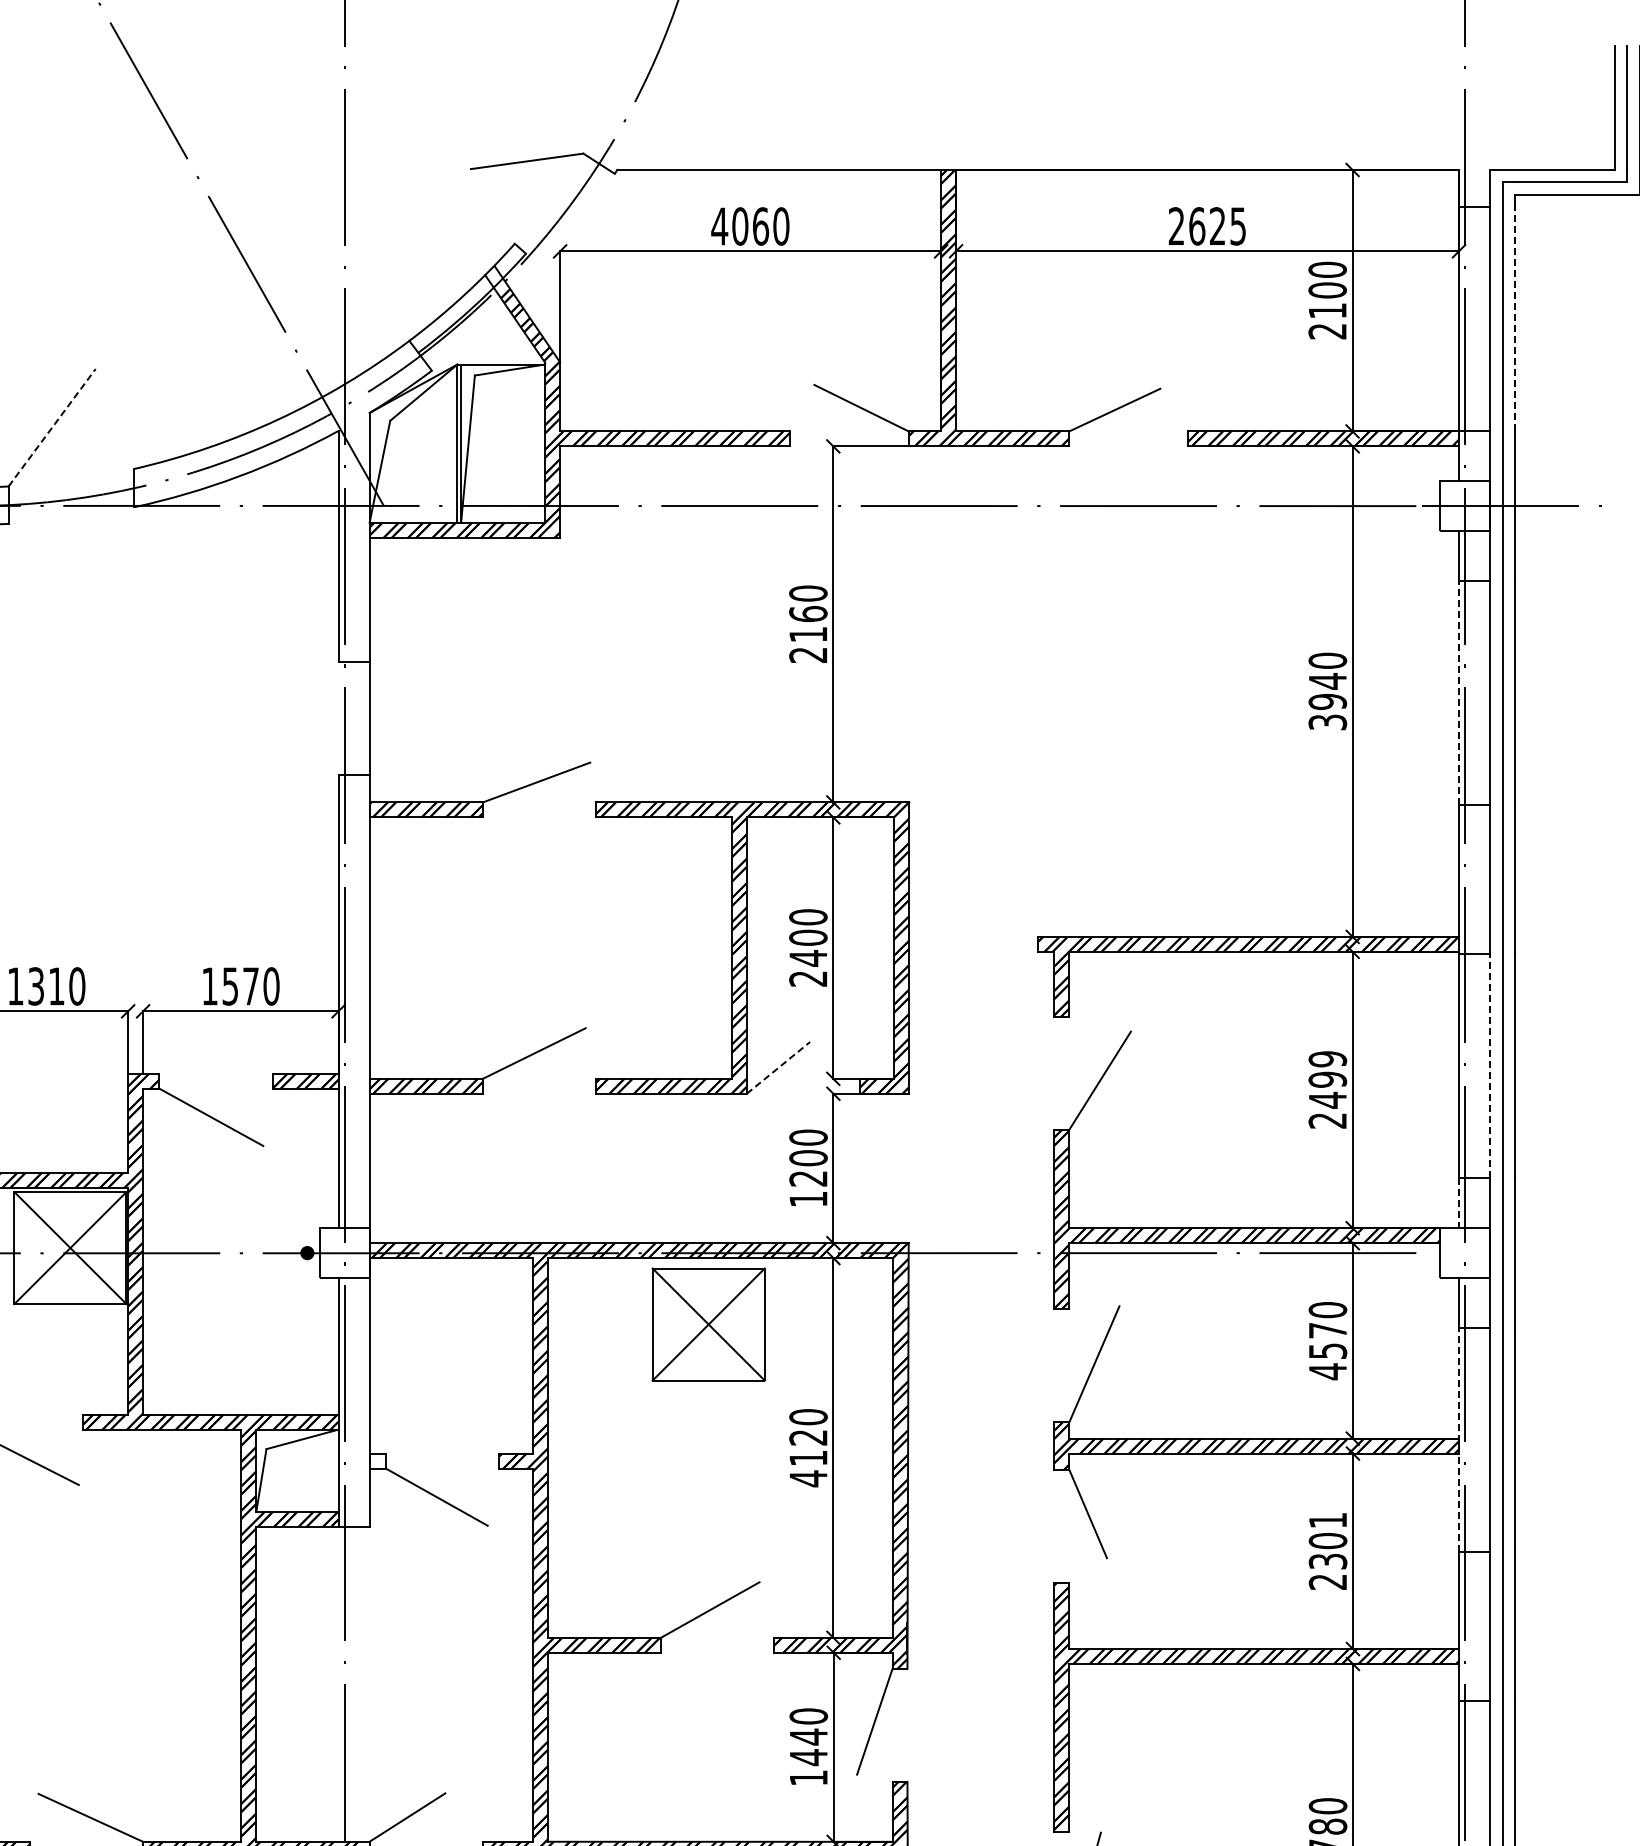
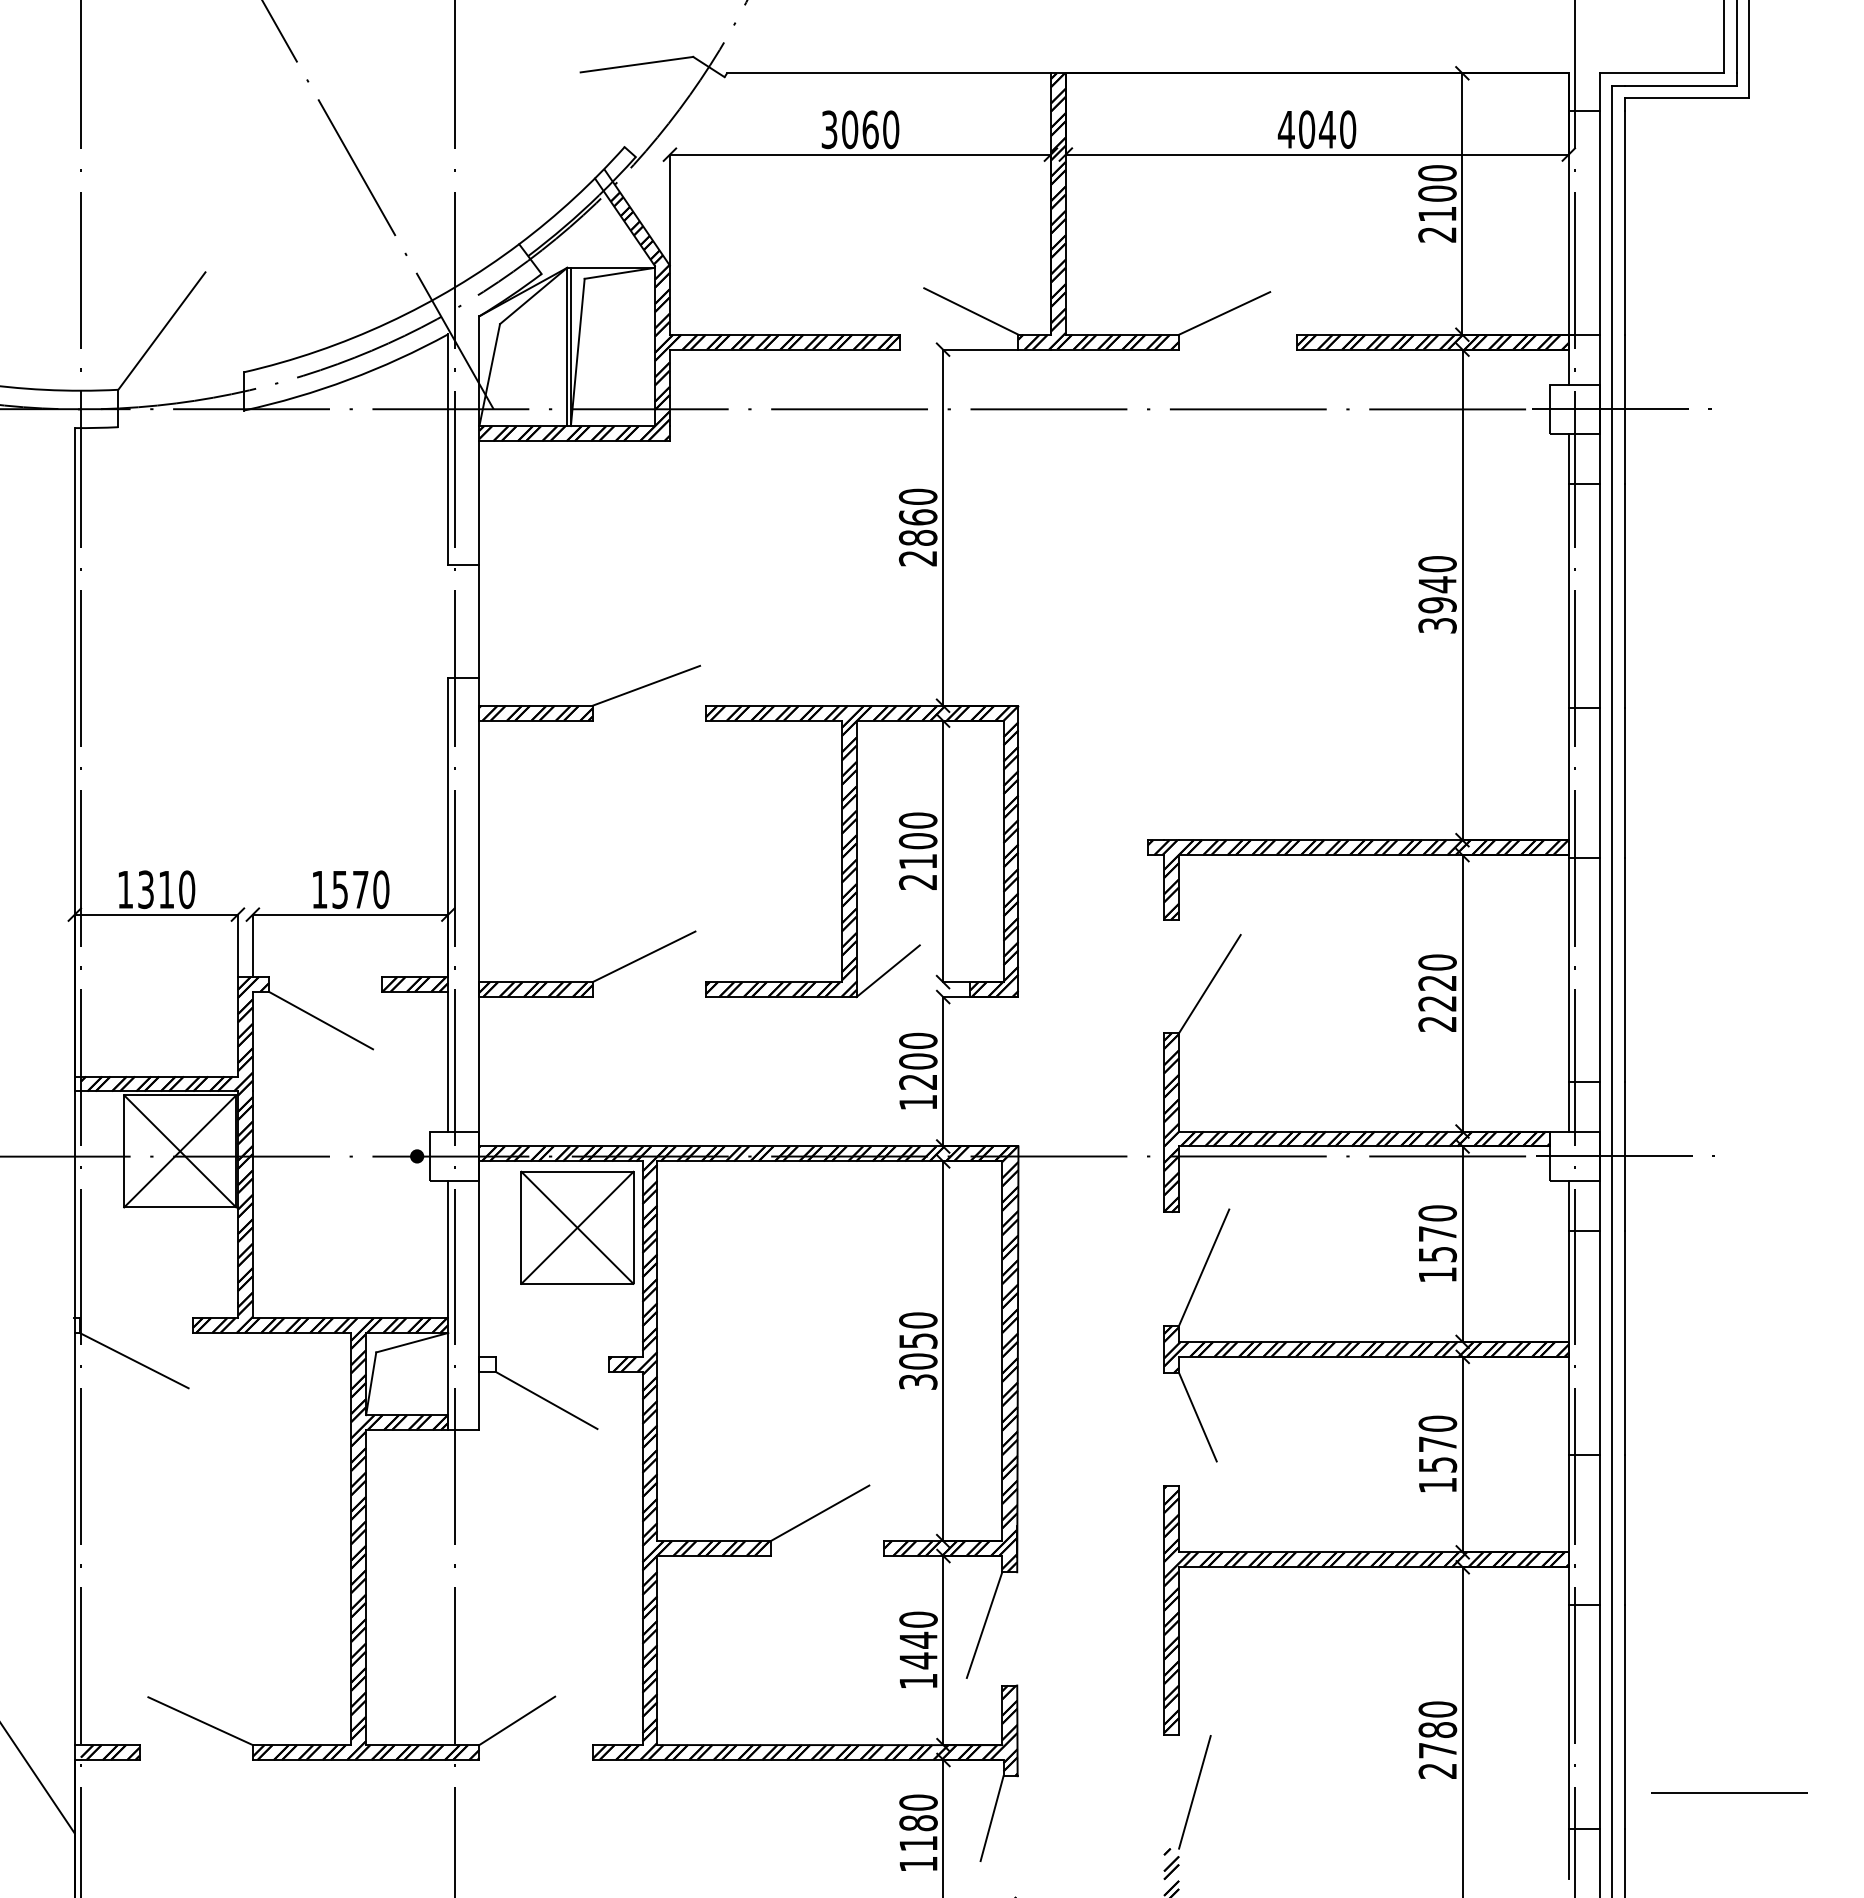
text: (719, 226) -> (829, 129), 4060 -> 3060
text: (1206, 226) -> (1316, 129), 2625 -> 4040
line: (1514, 319) -> (1624, 222), dashed -> solid
line: (52, 427) -> (162, 330), dashed -> solid
text: (807, 634) -> (917, 537), 2160 -> 2860
line: (1458, 692) -> (1568, 595), dashed -> solid
text: (807, 958) -> (917, 861), 2400 -> 2100
line: (1489, 1066) -> (1599, 969), dashed -> solid
line: (778, 1068) -> (888, 971), dashed -> solid
text: (1327, 1080) -> (1437, 983), 2499 -> 2220
line: (1458, 1203) -> (1568, 1106), dashed -> solid
line: (1515, 1253) -> (1625, 1156), added
part: (708, 1324) -> (577, 1227), moved
text: (1327, 1371) -> (1437, 1274), 4570 -> 1570
line: (1458, 1439) -> (1568, 1342), dashed -> solid
text: (808, 1458) -> (918, 1361), 4120 -> 3050
text: (1327, 1551) -> (1437, 1454), 2301 -> 1570

